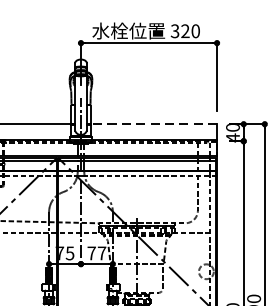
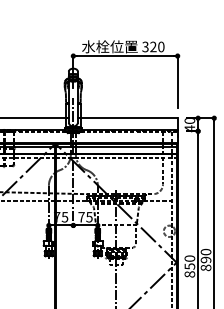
line: (154, 124) -> (129, 118), dashed -> solid
text: (102, 253) -> (89, 217), 77 -> 75

